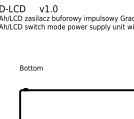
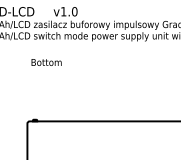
text: (31, 68) -> (46, 62), moved

